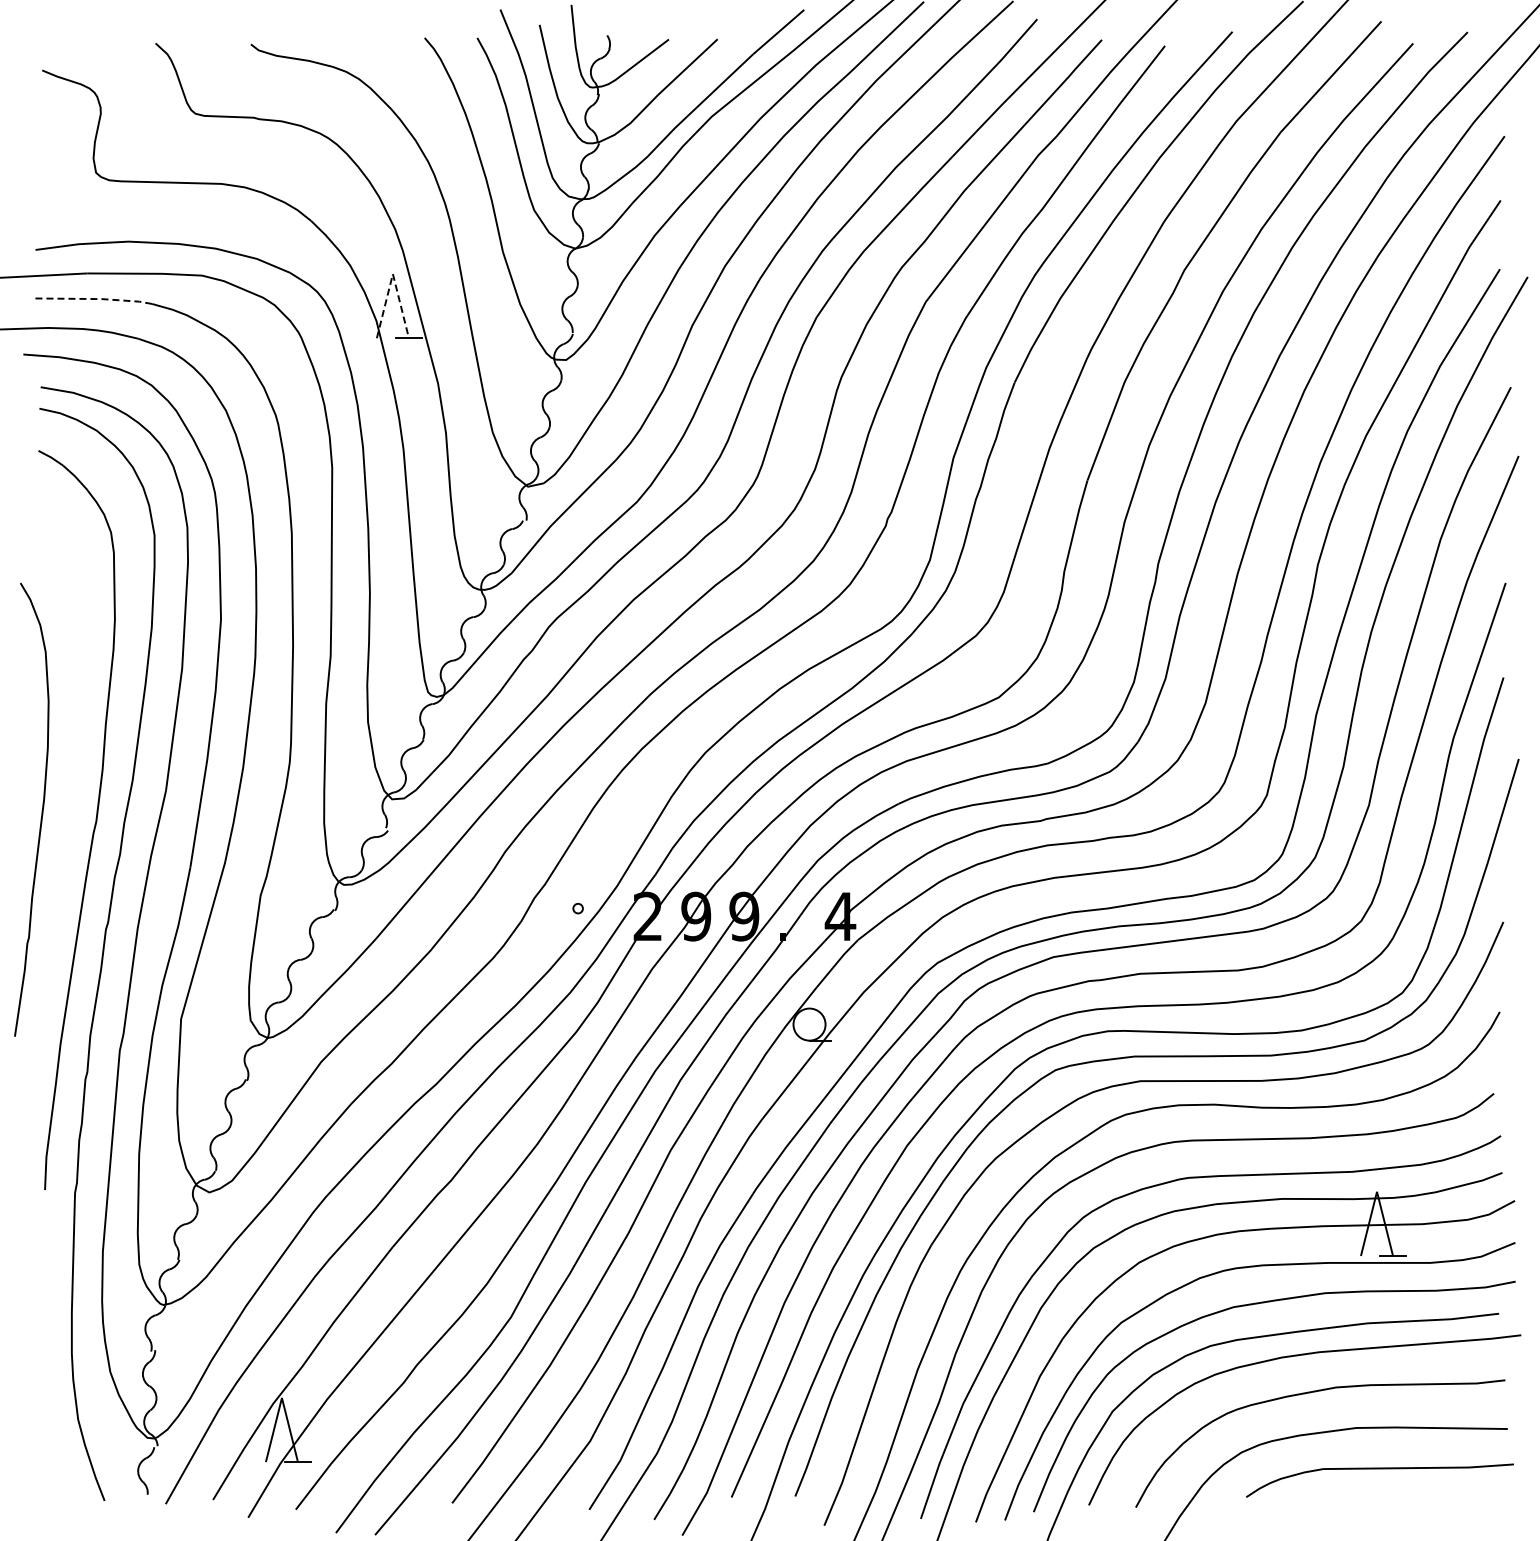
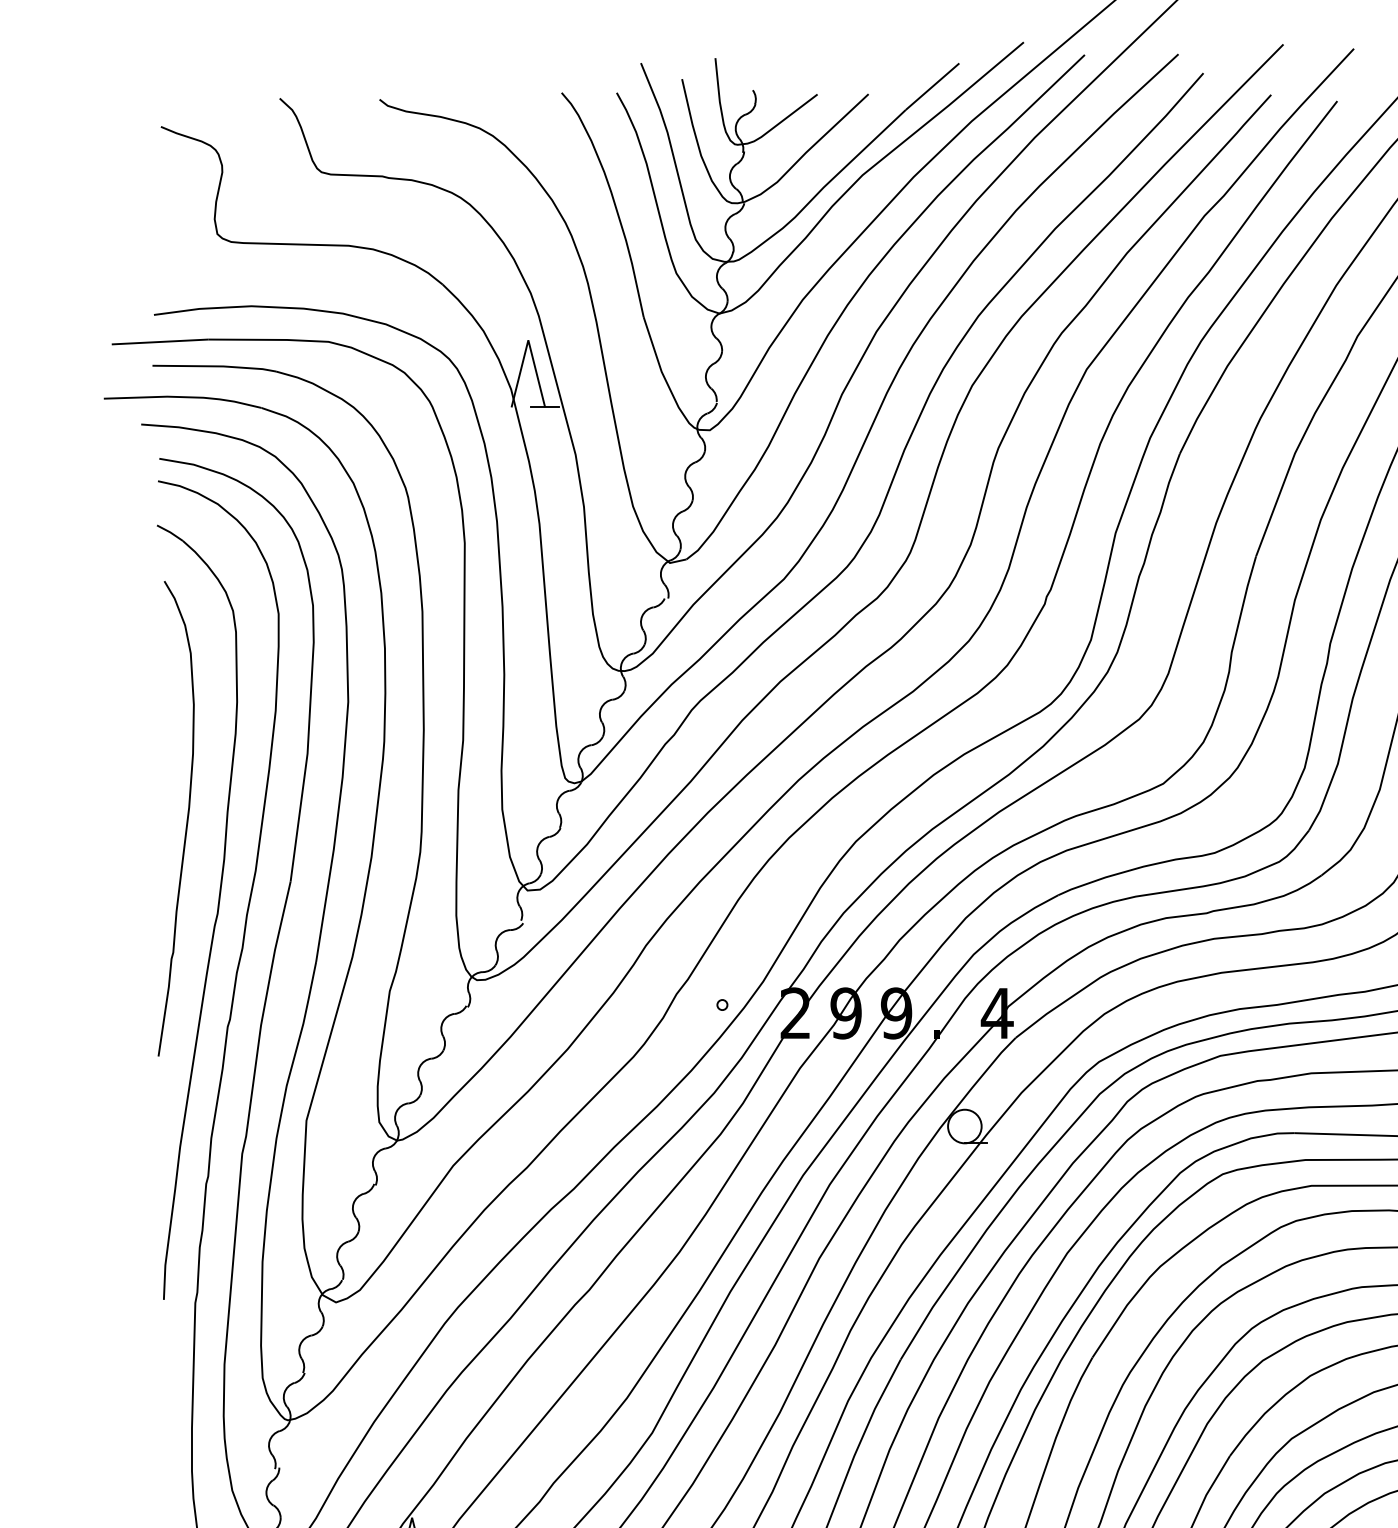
line: (392, 274) -> (527, 340), dashed -> solid
line: (94, 299) -> (215, 366), dashed -> solid
curve: (41, 810) -> (186, 819), moved

